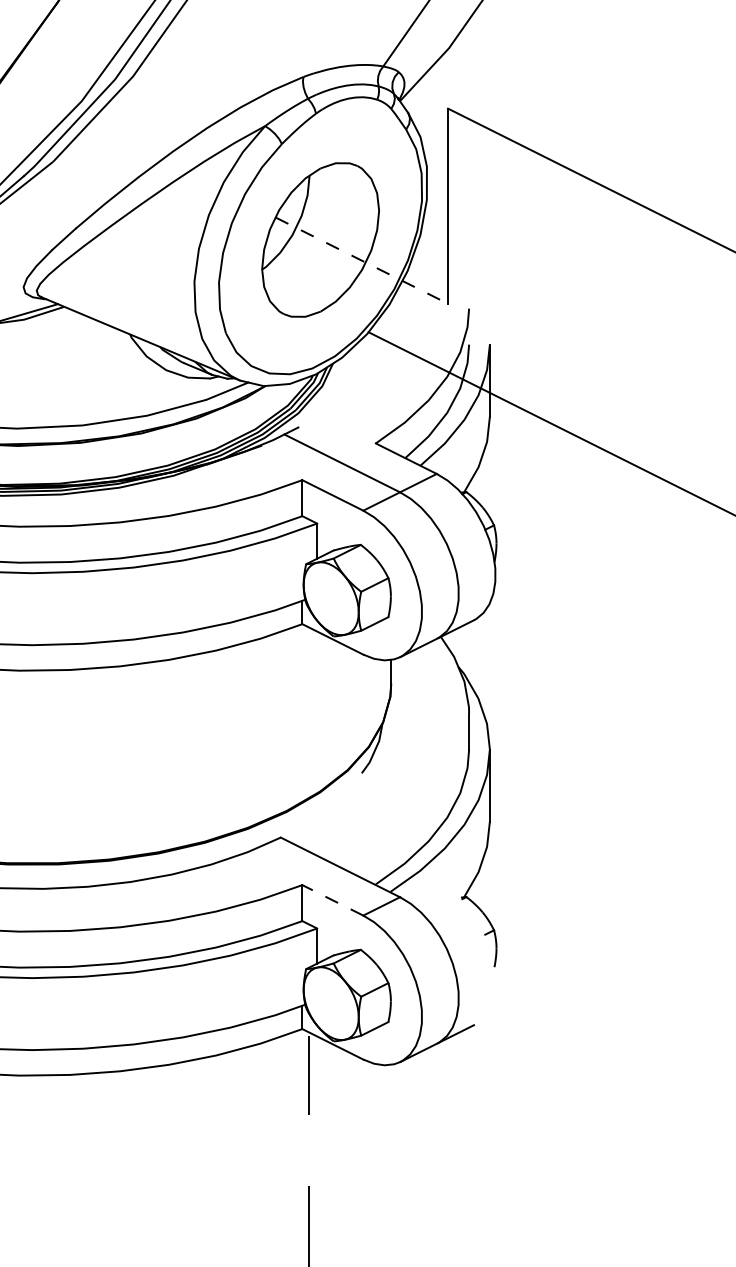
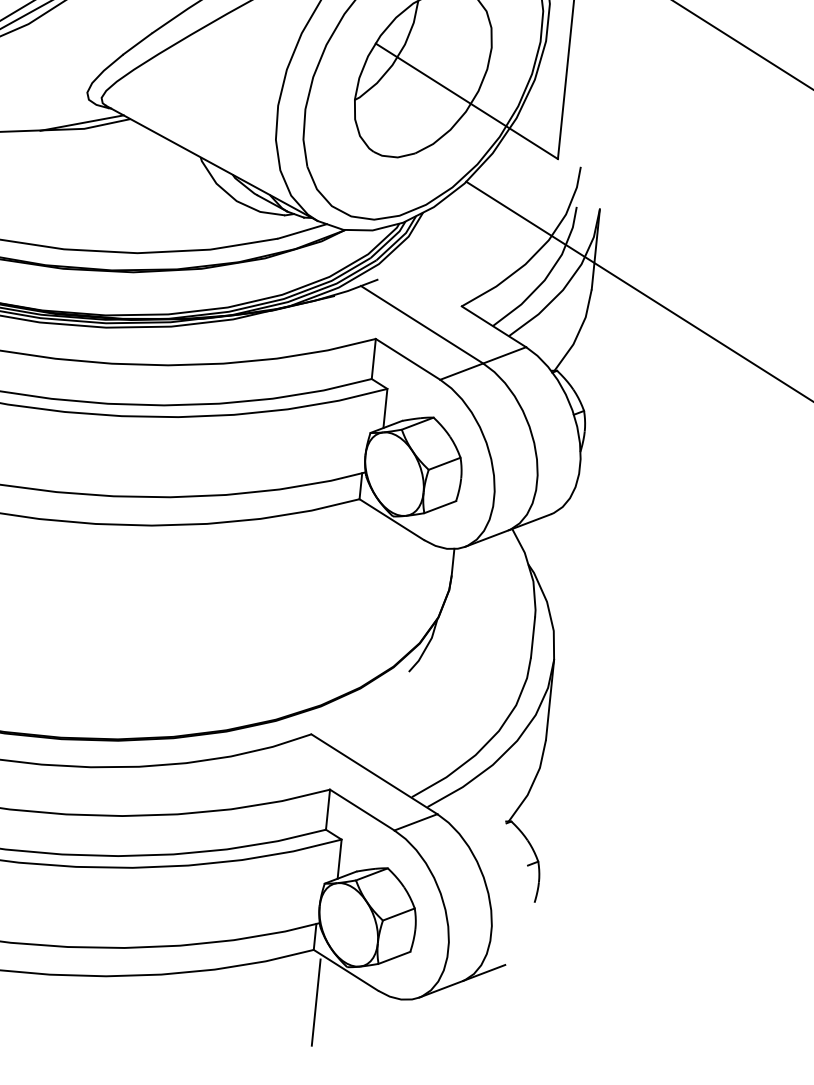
line: (362, 260) -> (467, 101), dashed -> solid
line: (332, 900) -> (361, 810), dashed -> solid

